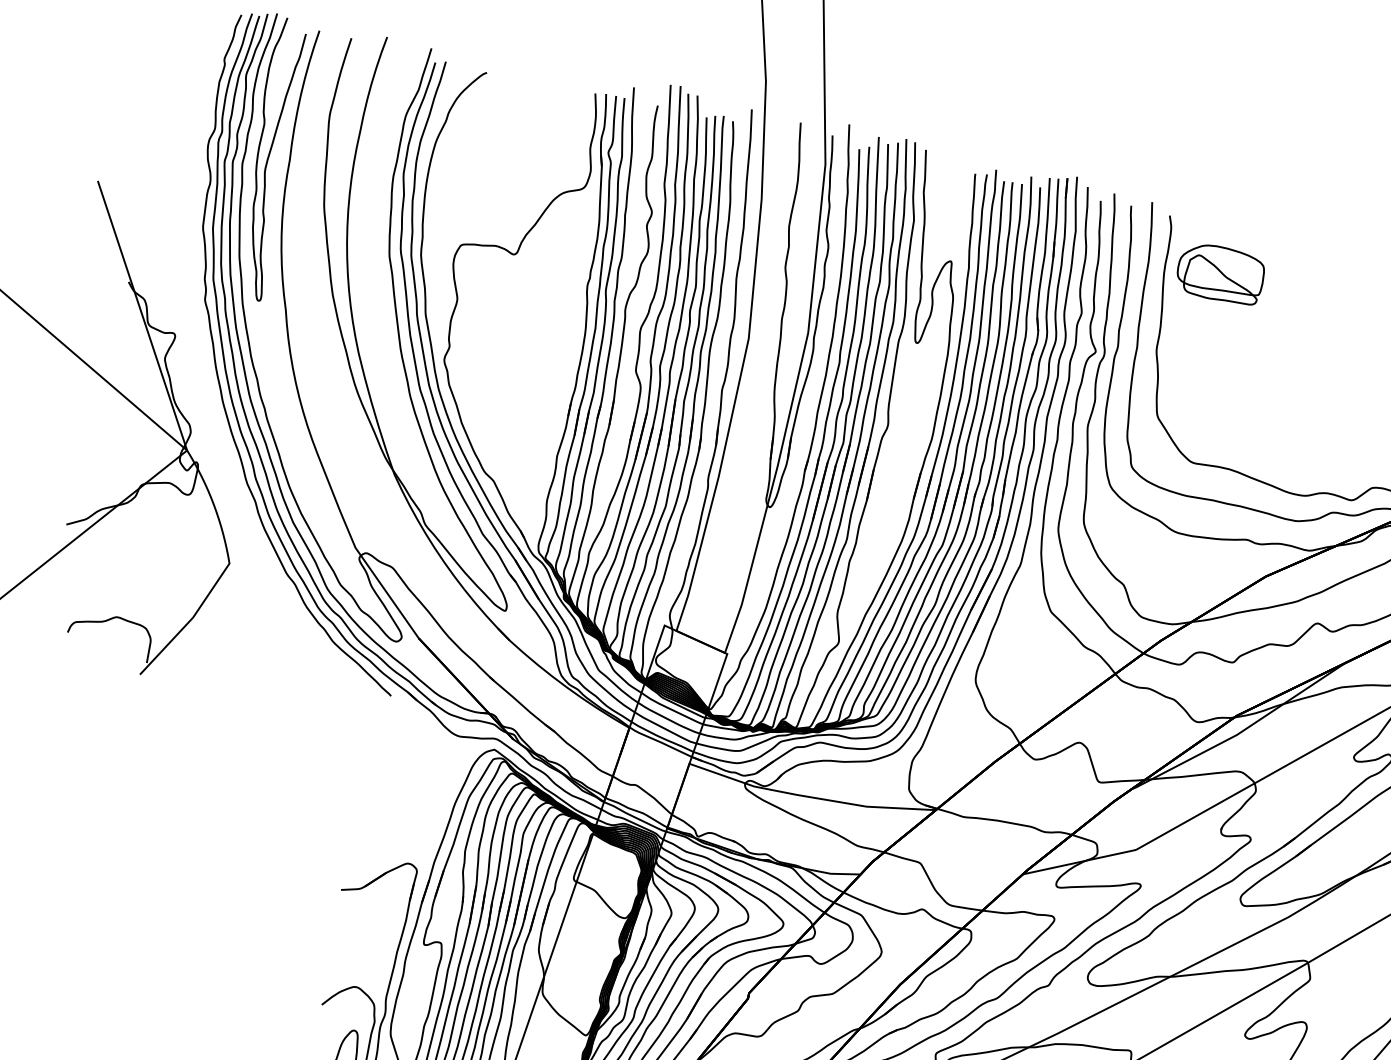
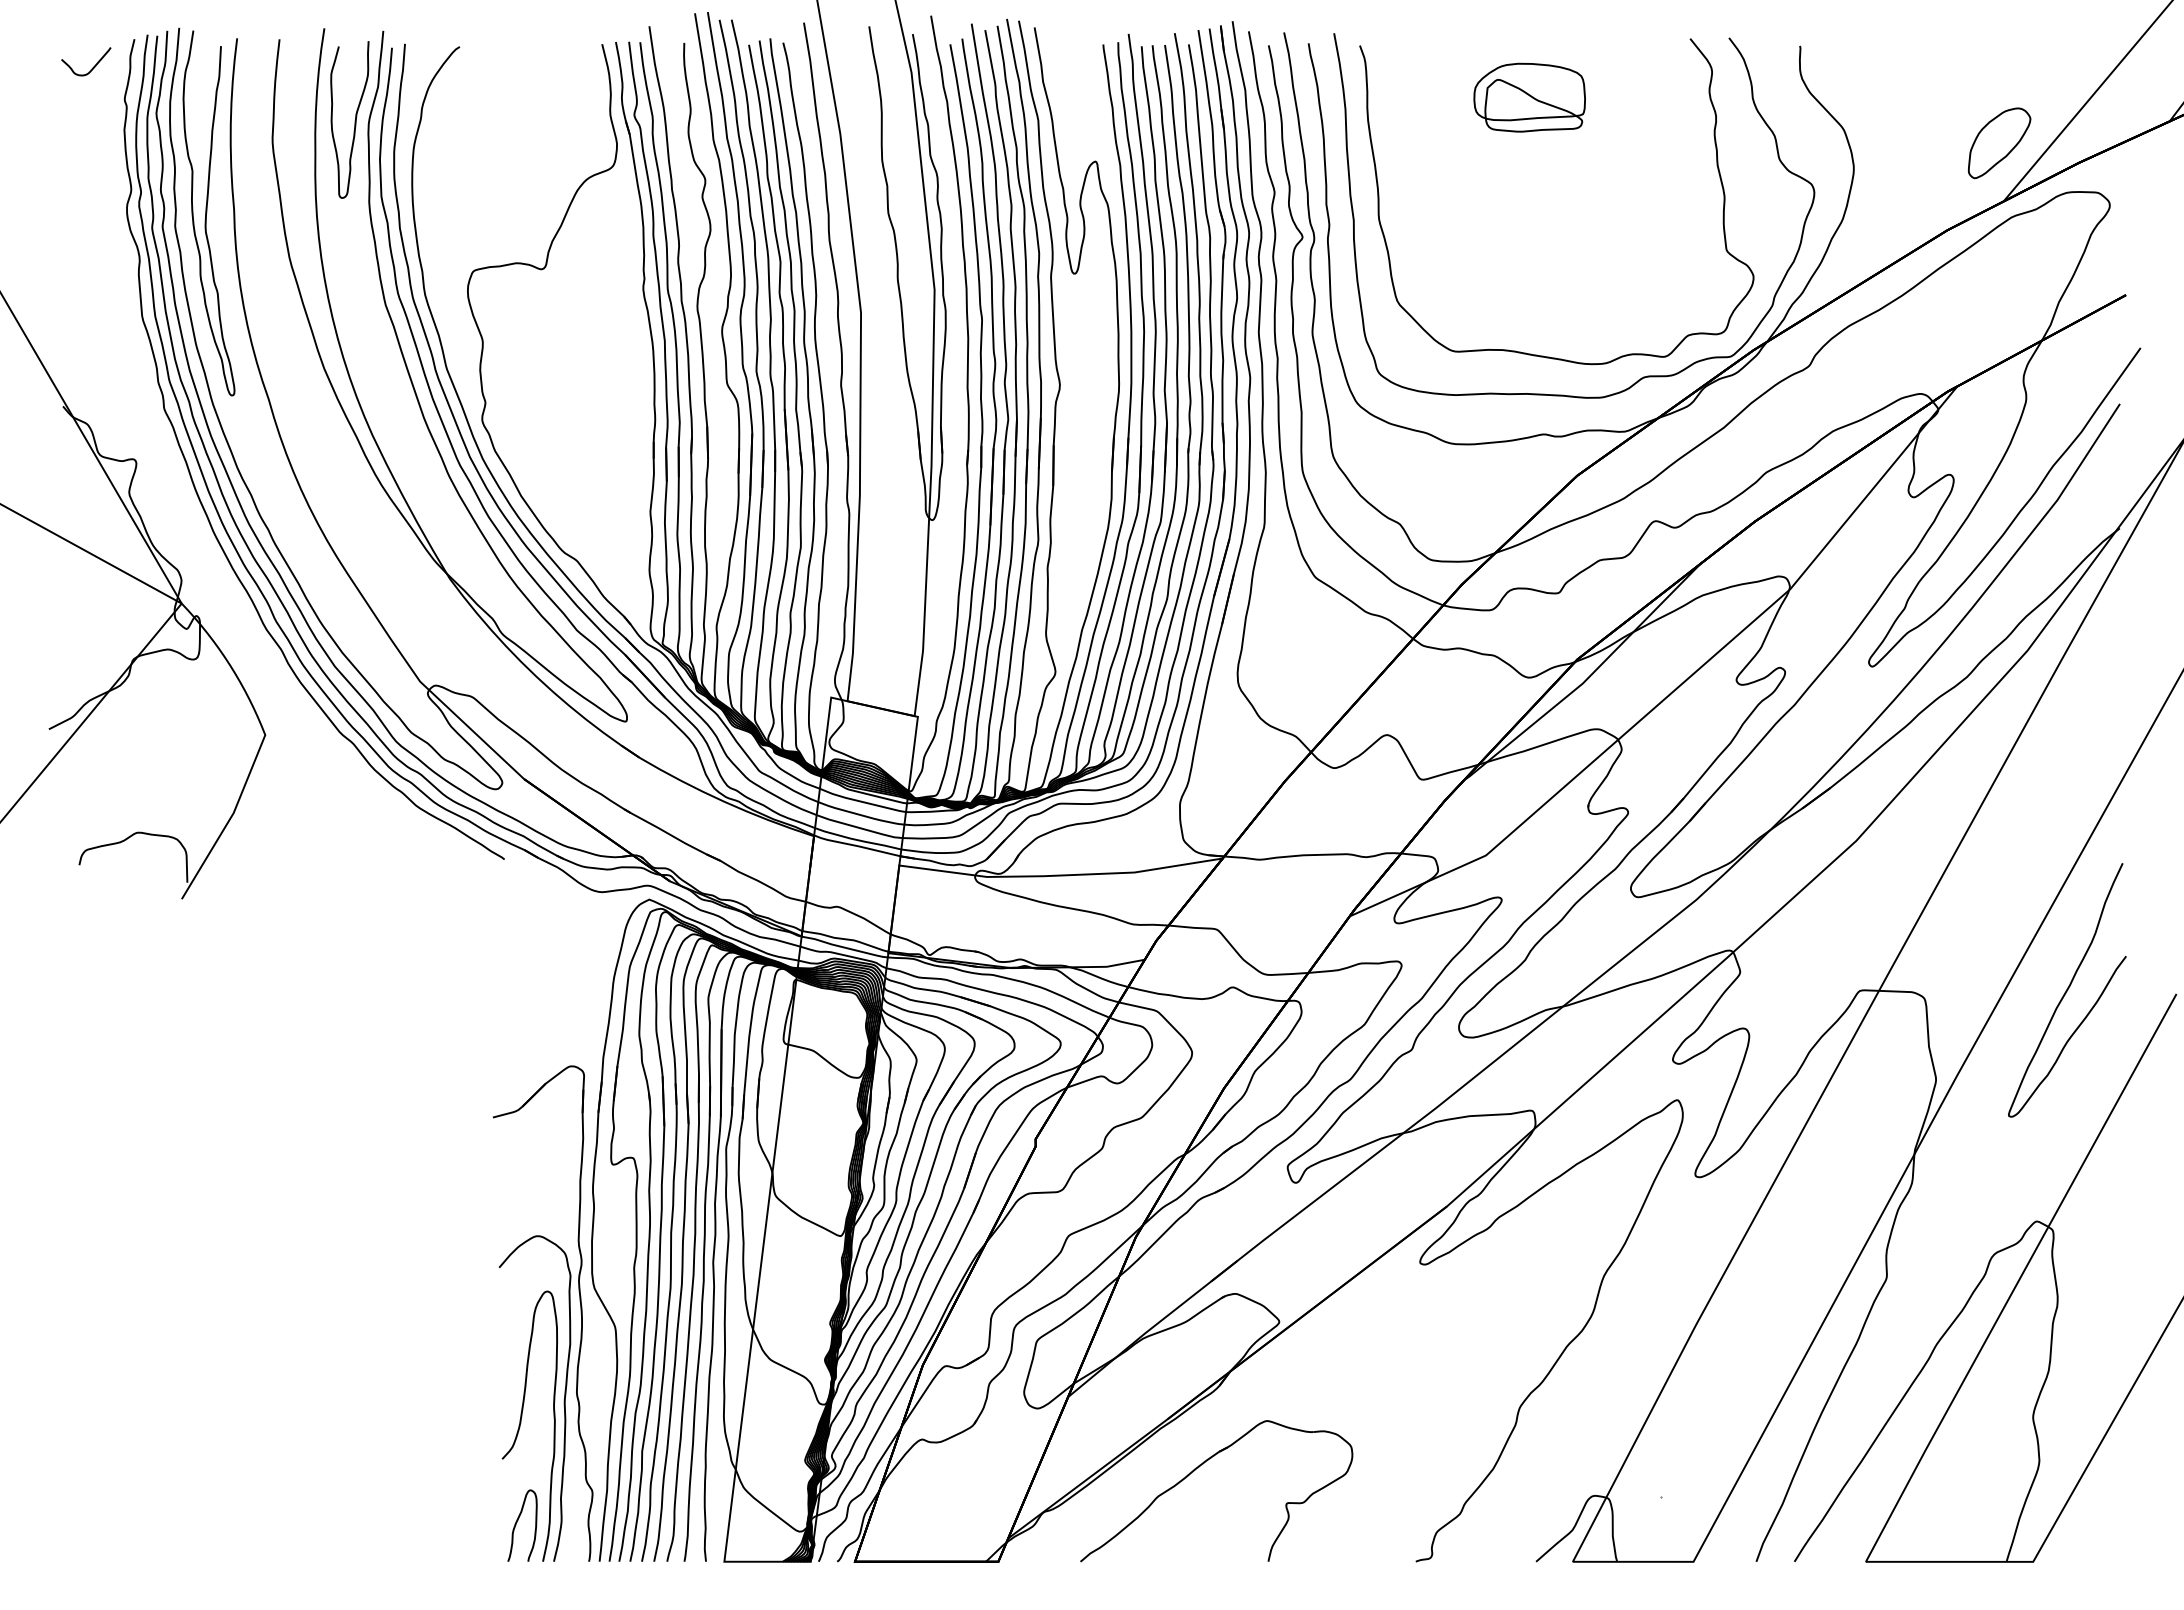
curve: (205, 29) -> (92, 67), added
curve: (395, 111) -> (354, 120), added
part: (1220, 273) -> (1529, 97), moved

